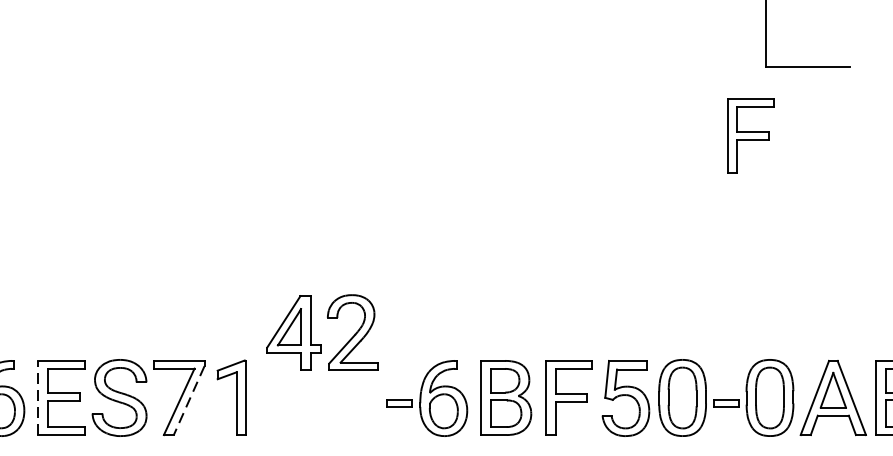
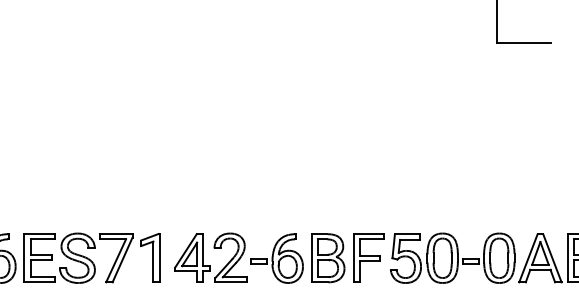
part: (750, 134) -> (486, 87), removed
part: (310, 332) -> (203, 257), moved
line: (37, 396) -> (24, 257), dashed -> solid
line: (189, 401) -> (122, 260), dashed -> solid

